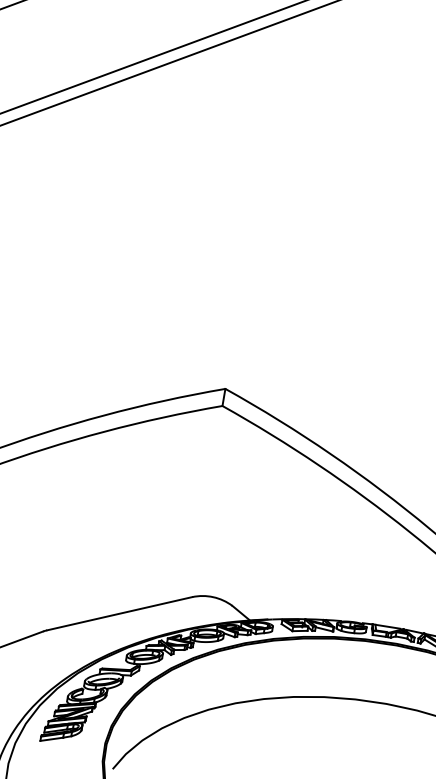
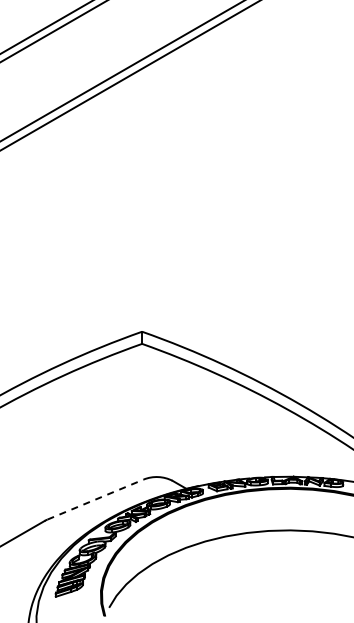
line: (120, 613) -> (96, 499), solid -> dashed

